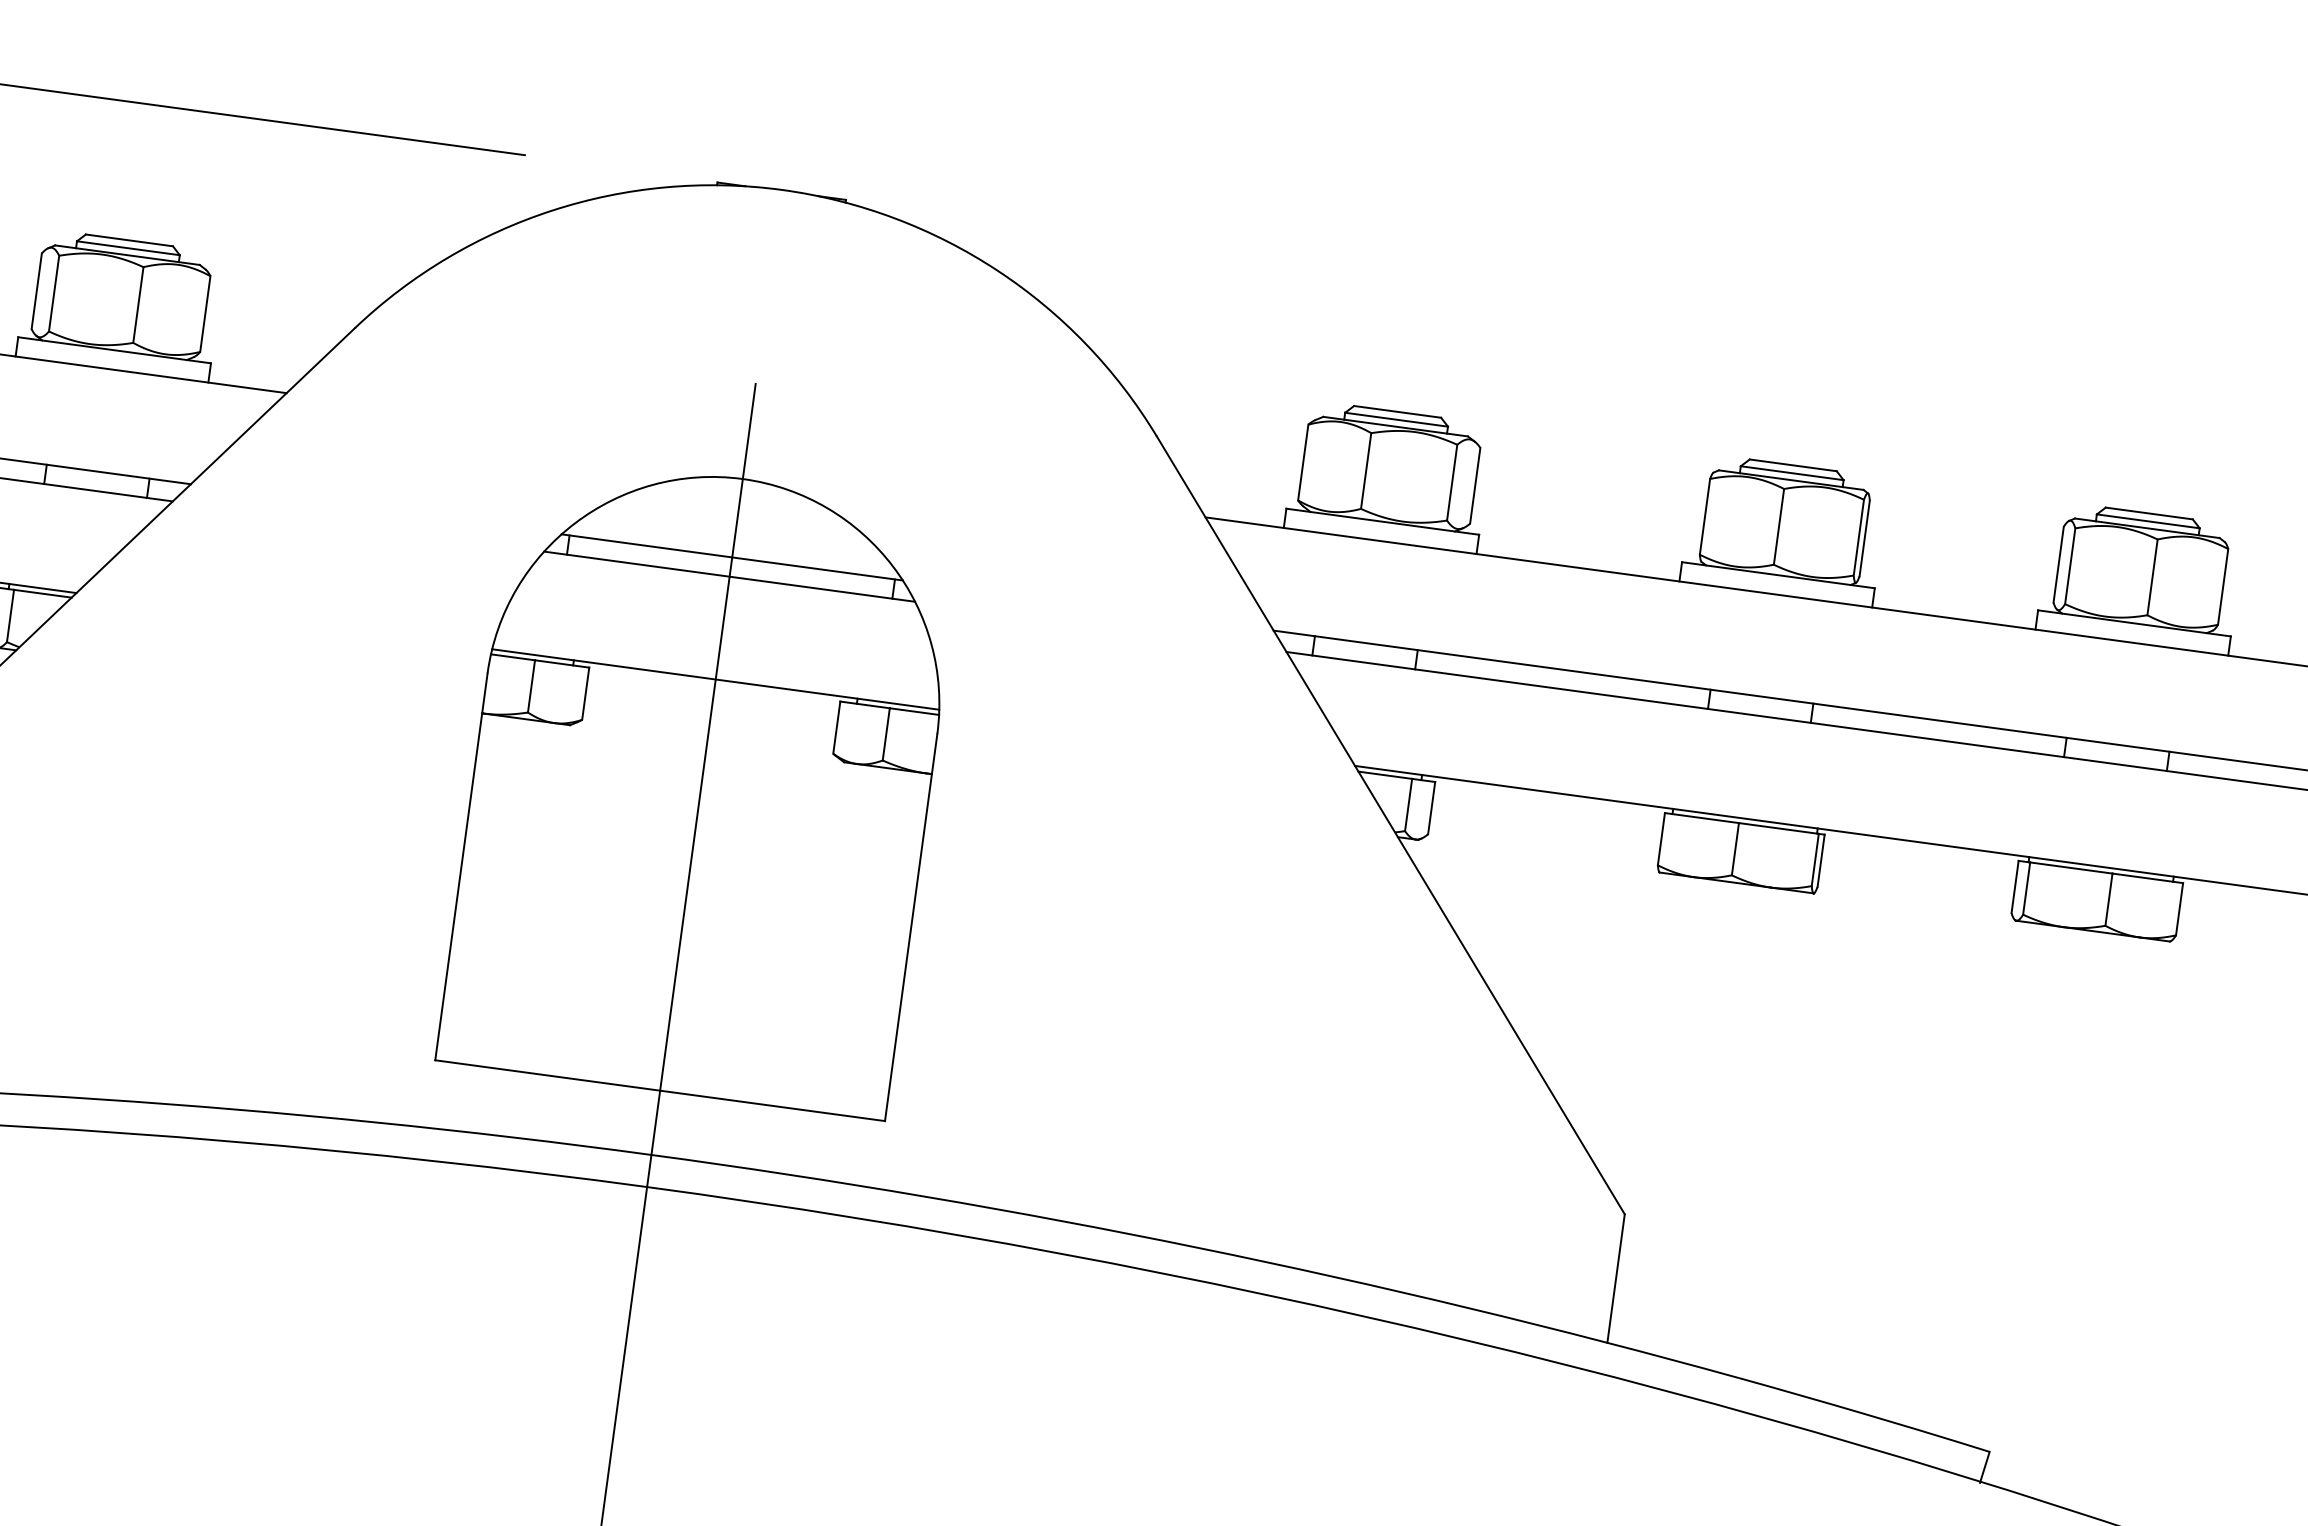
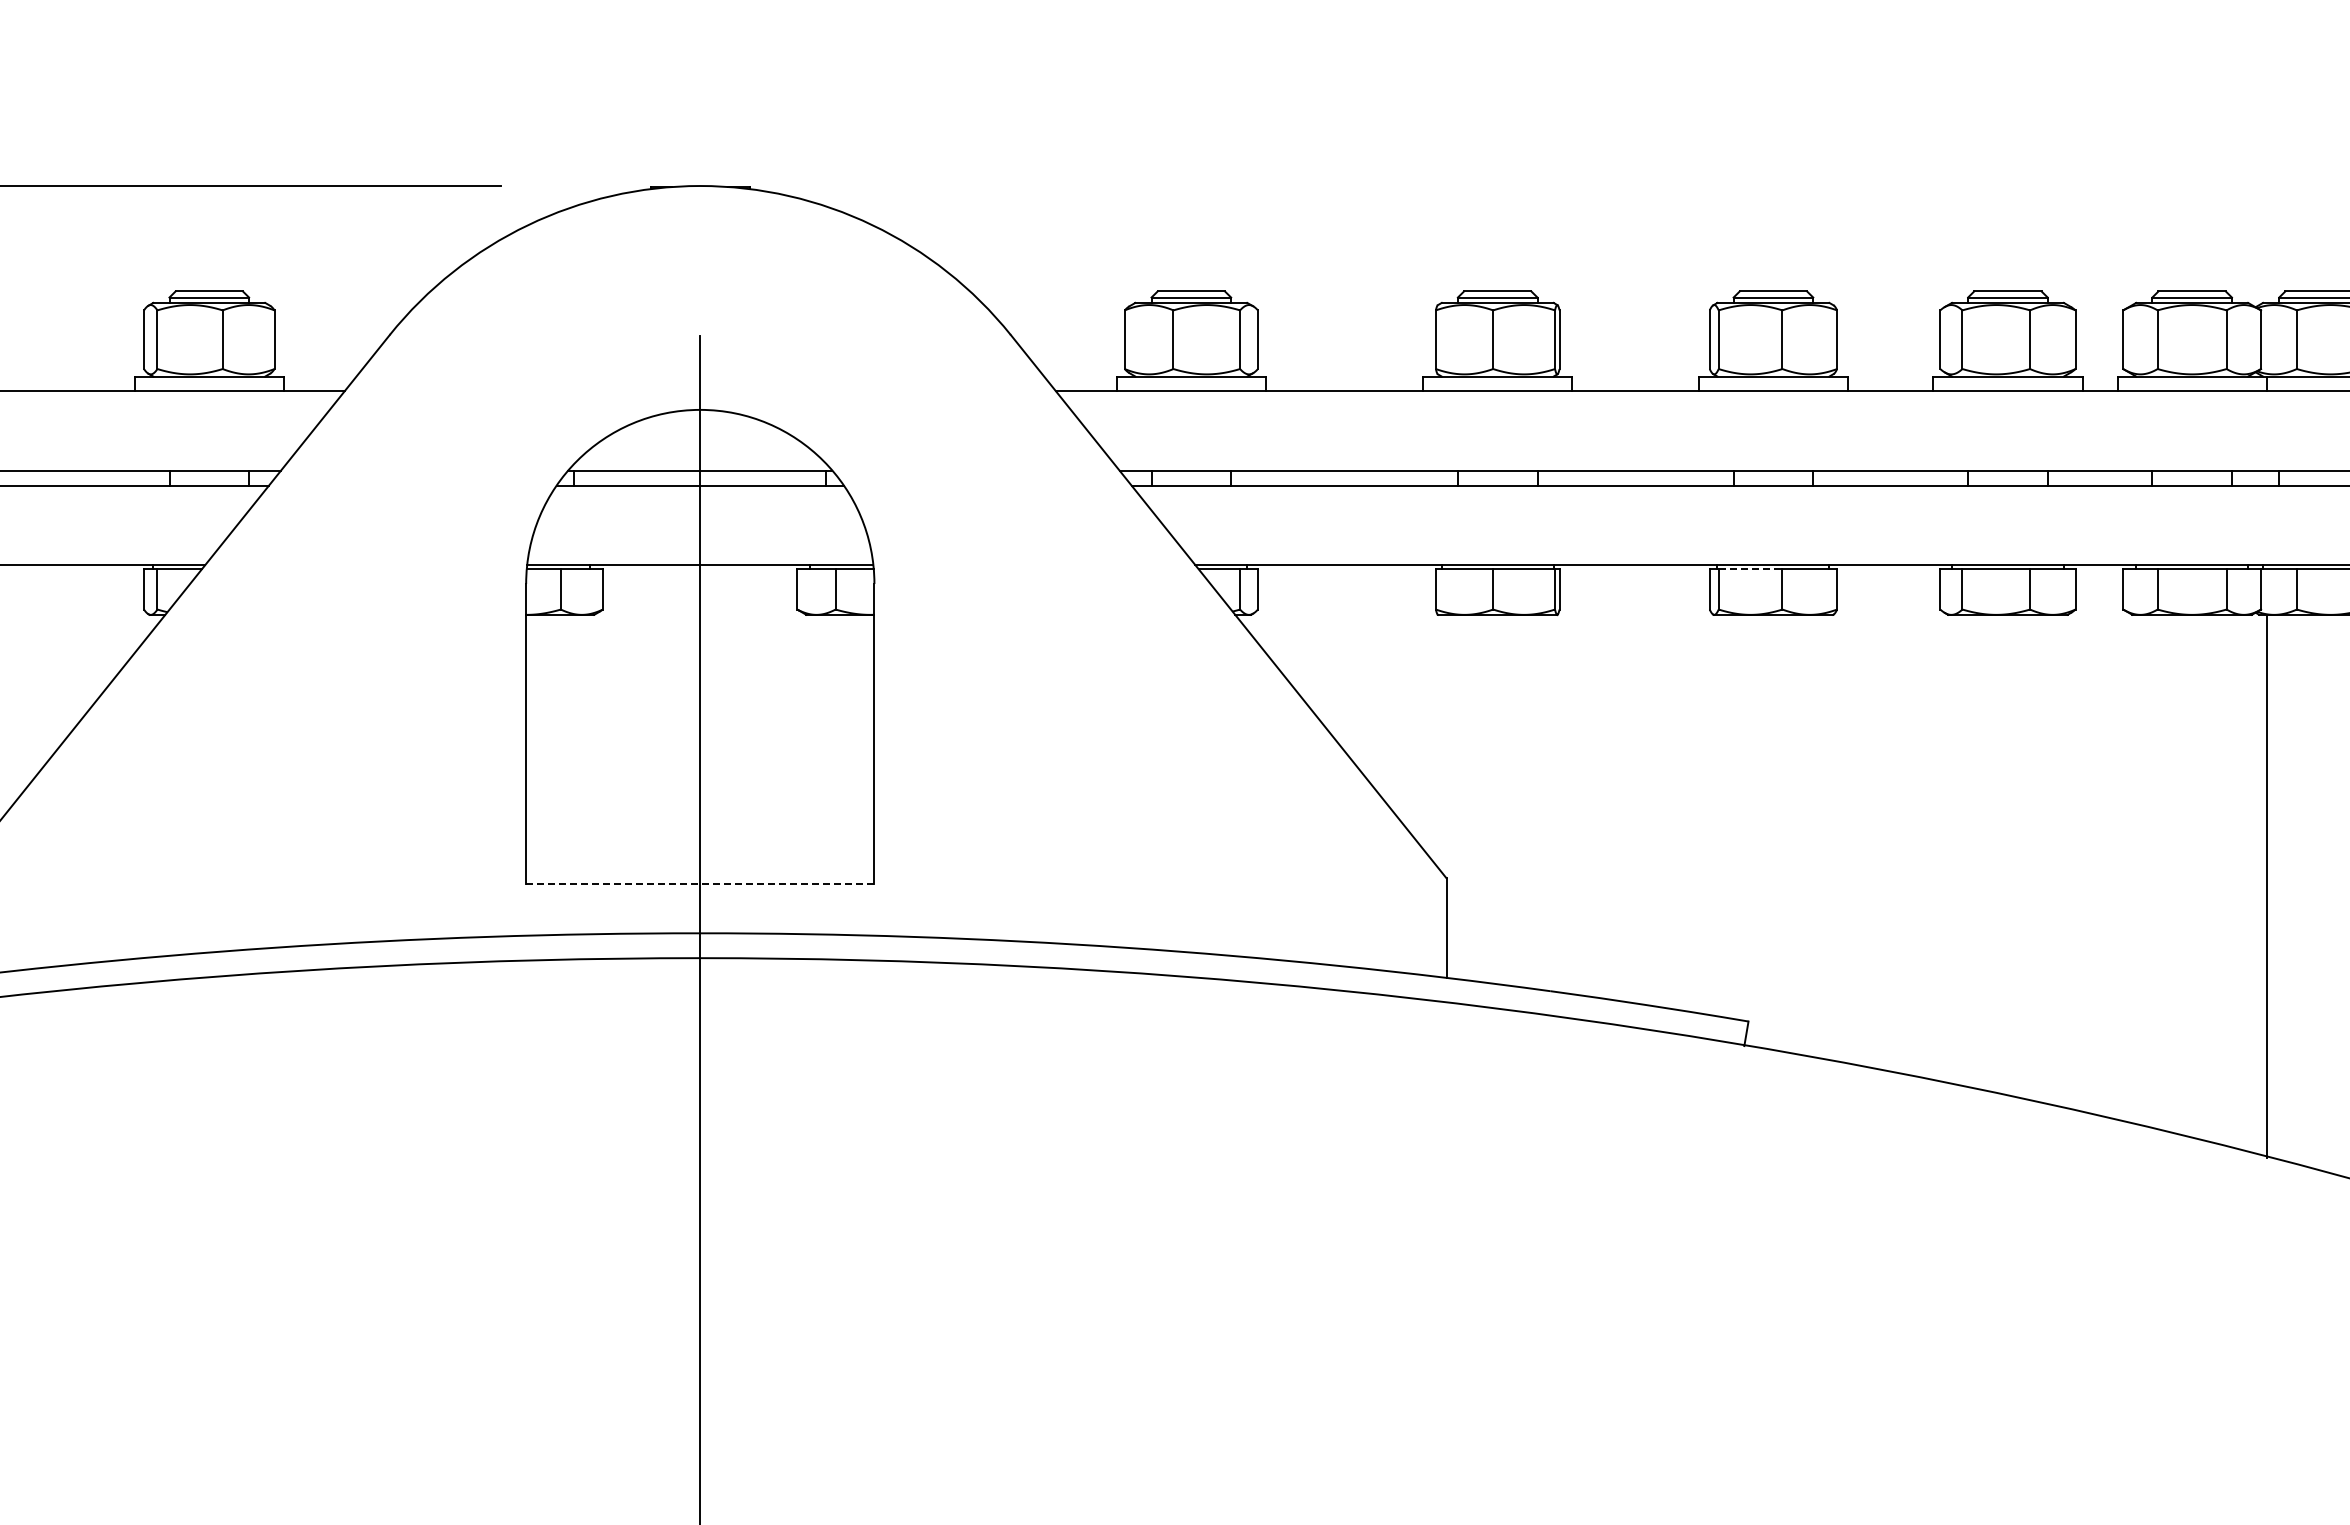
line: (2071, 868) -> (1750, 569), solid -> dashed
line: (659, 1090) -> (699, 883), solid -> dashed

